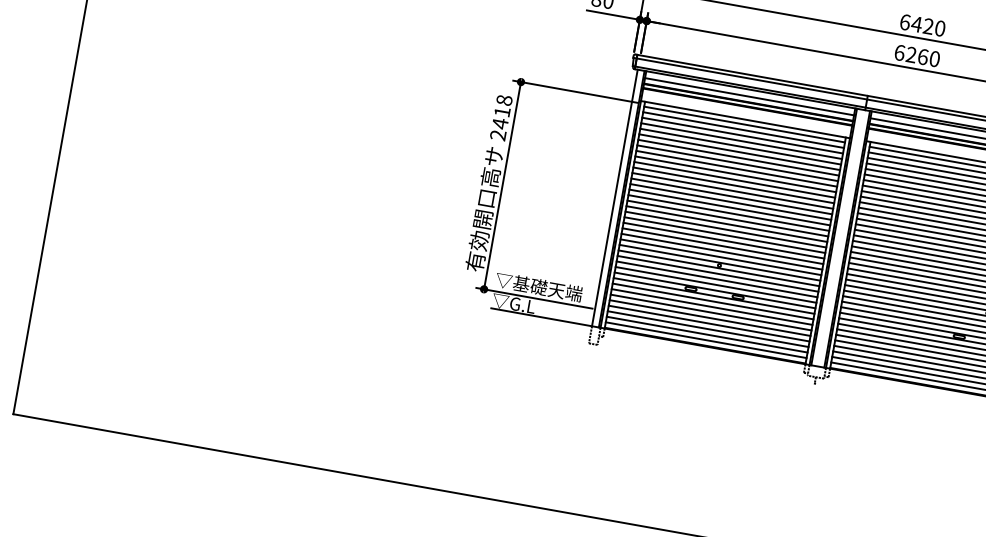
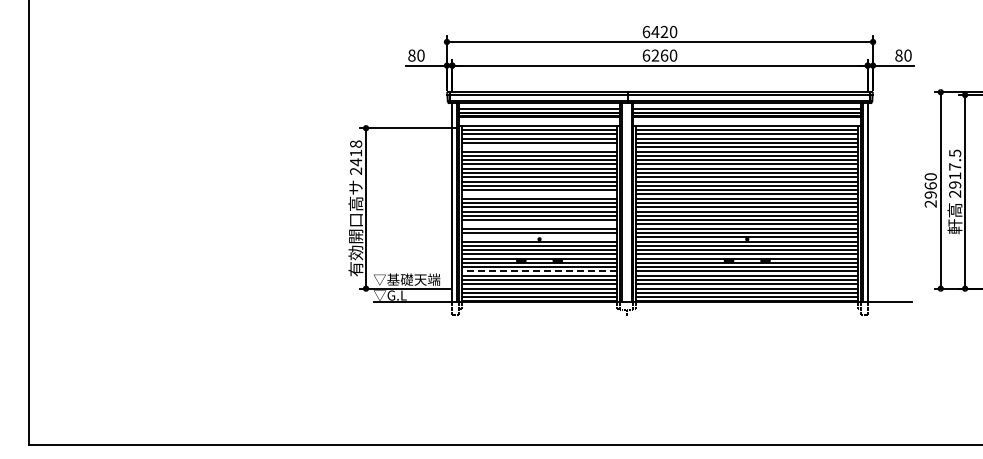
line: (740, 146) -> (539, 147), removed
line: (729, 207) -> (539, 194), removed
line: (722, 246) -> (539, 224), removed
line: (719, 263) -> (539, 237), removed
line: (712, 307) -> (539, 271), solid -> dashed

